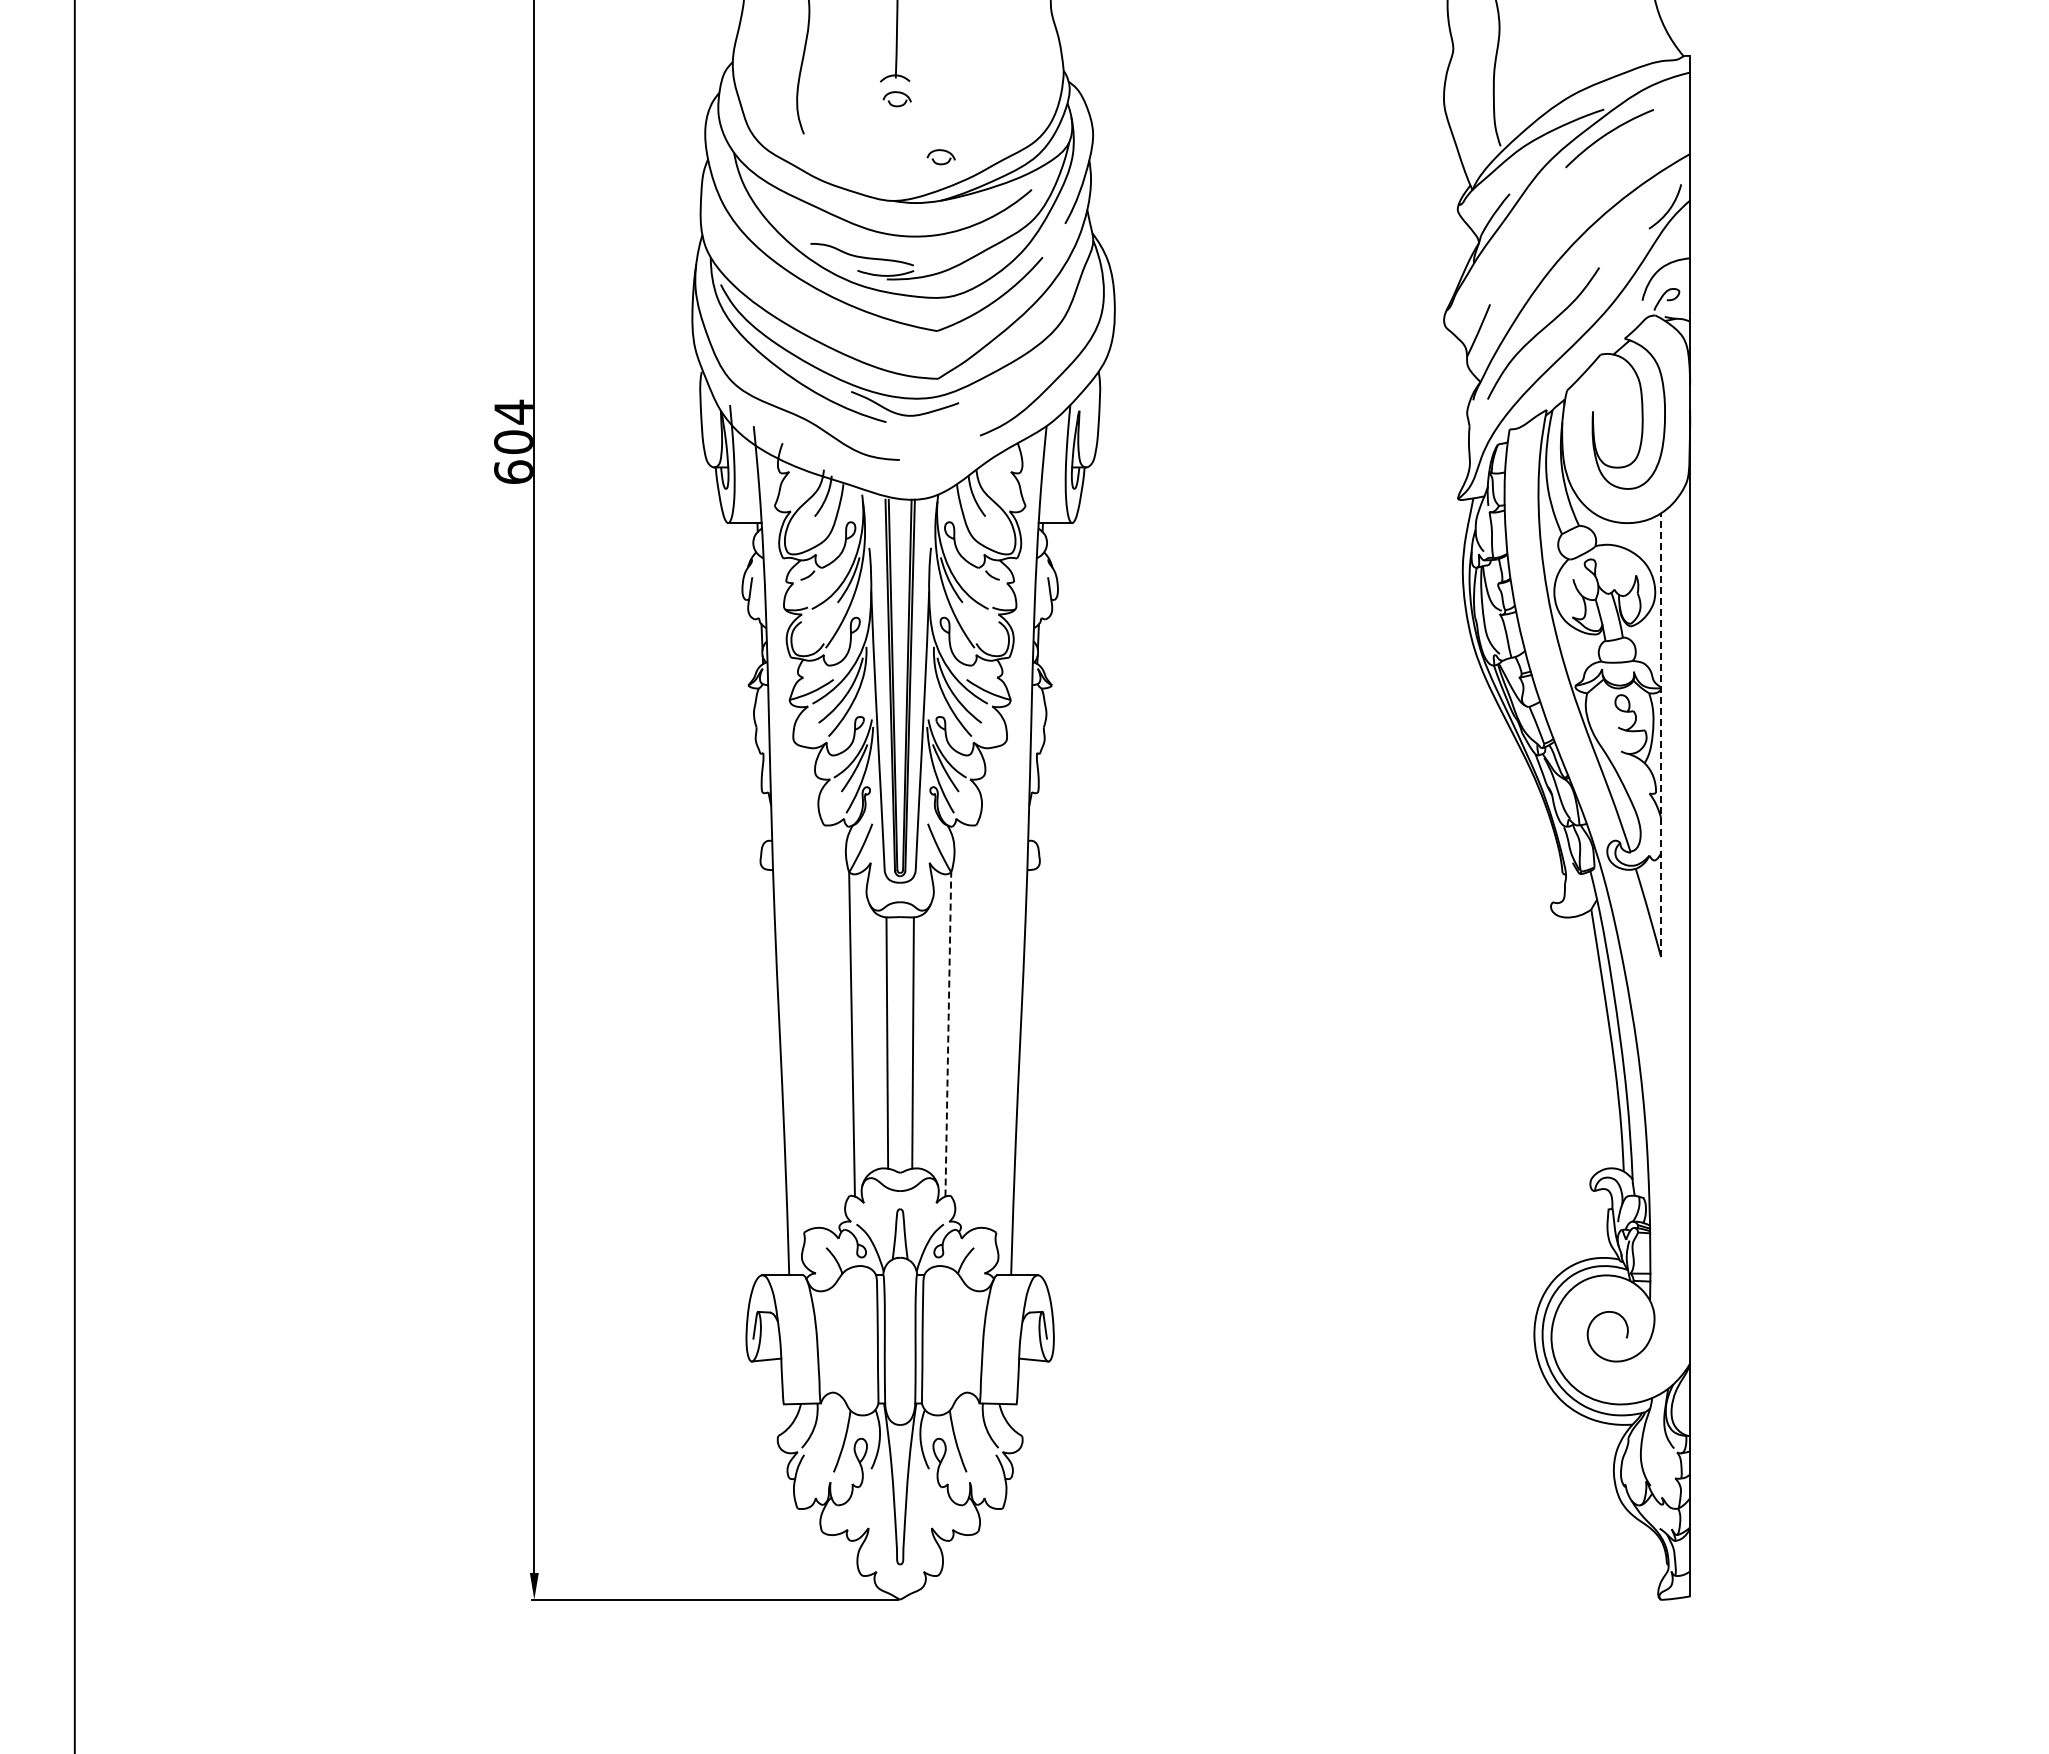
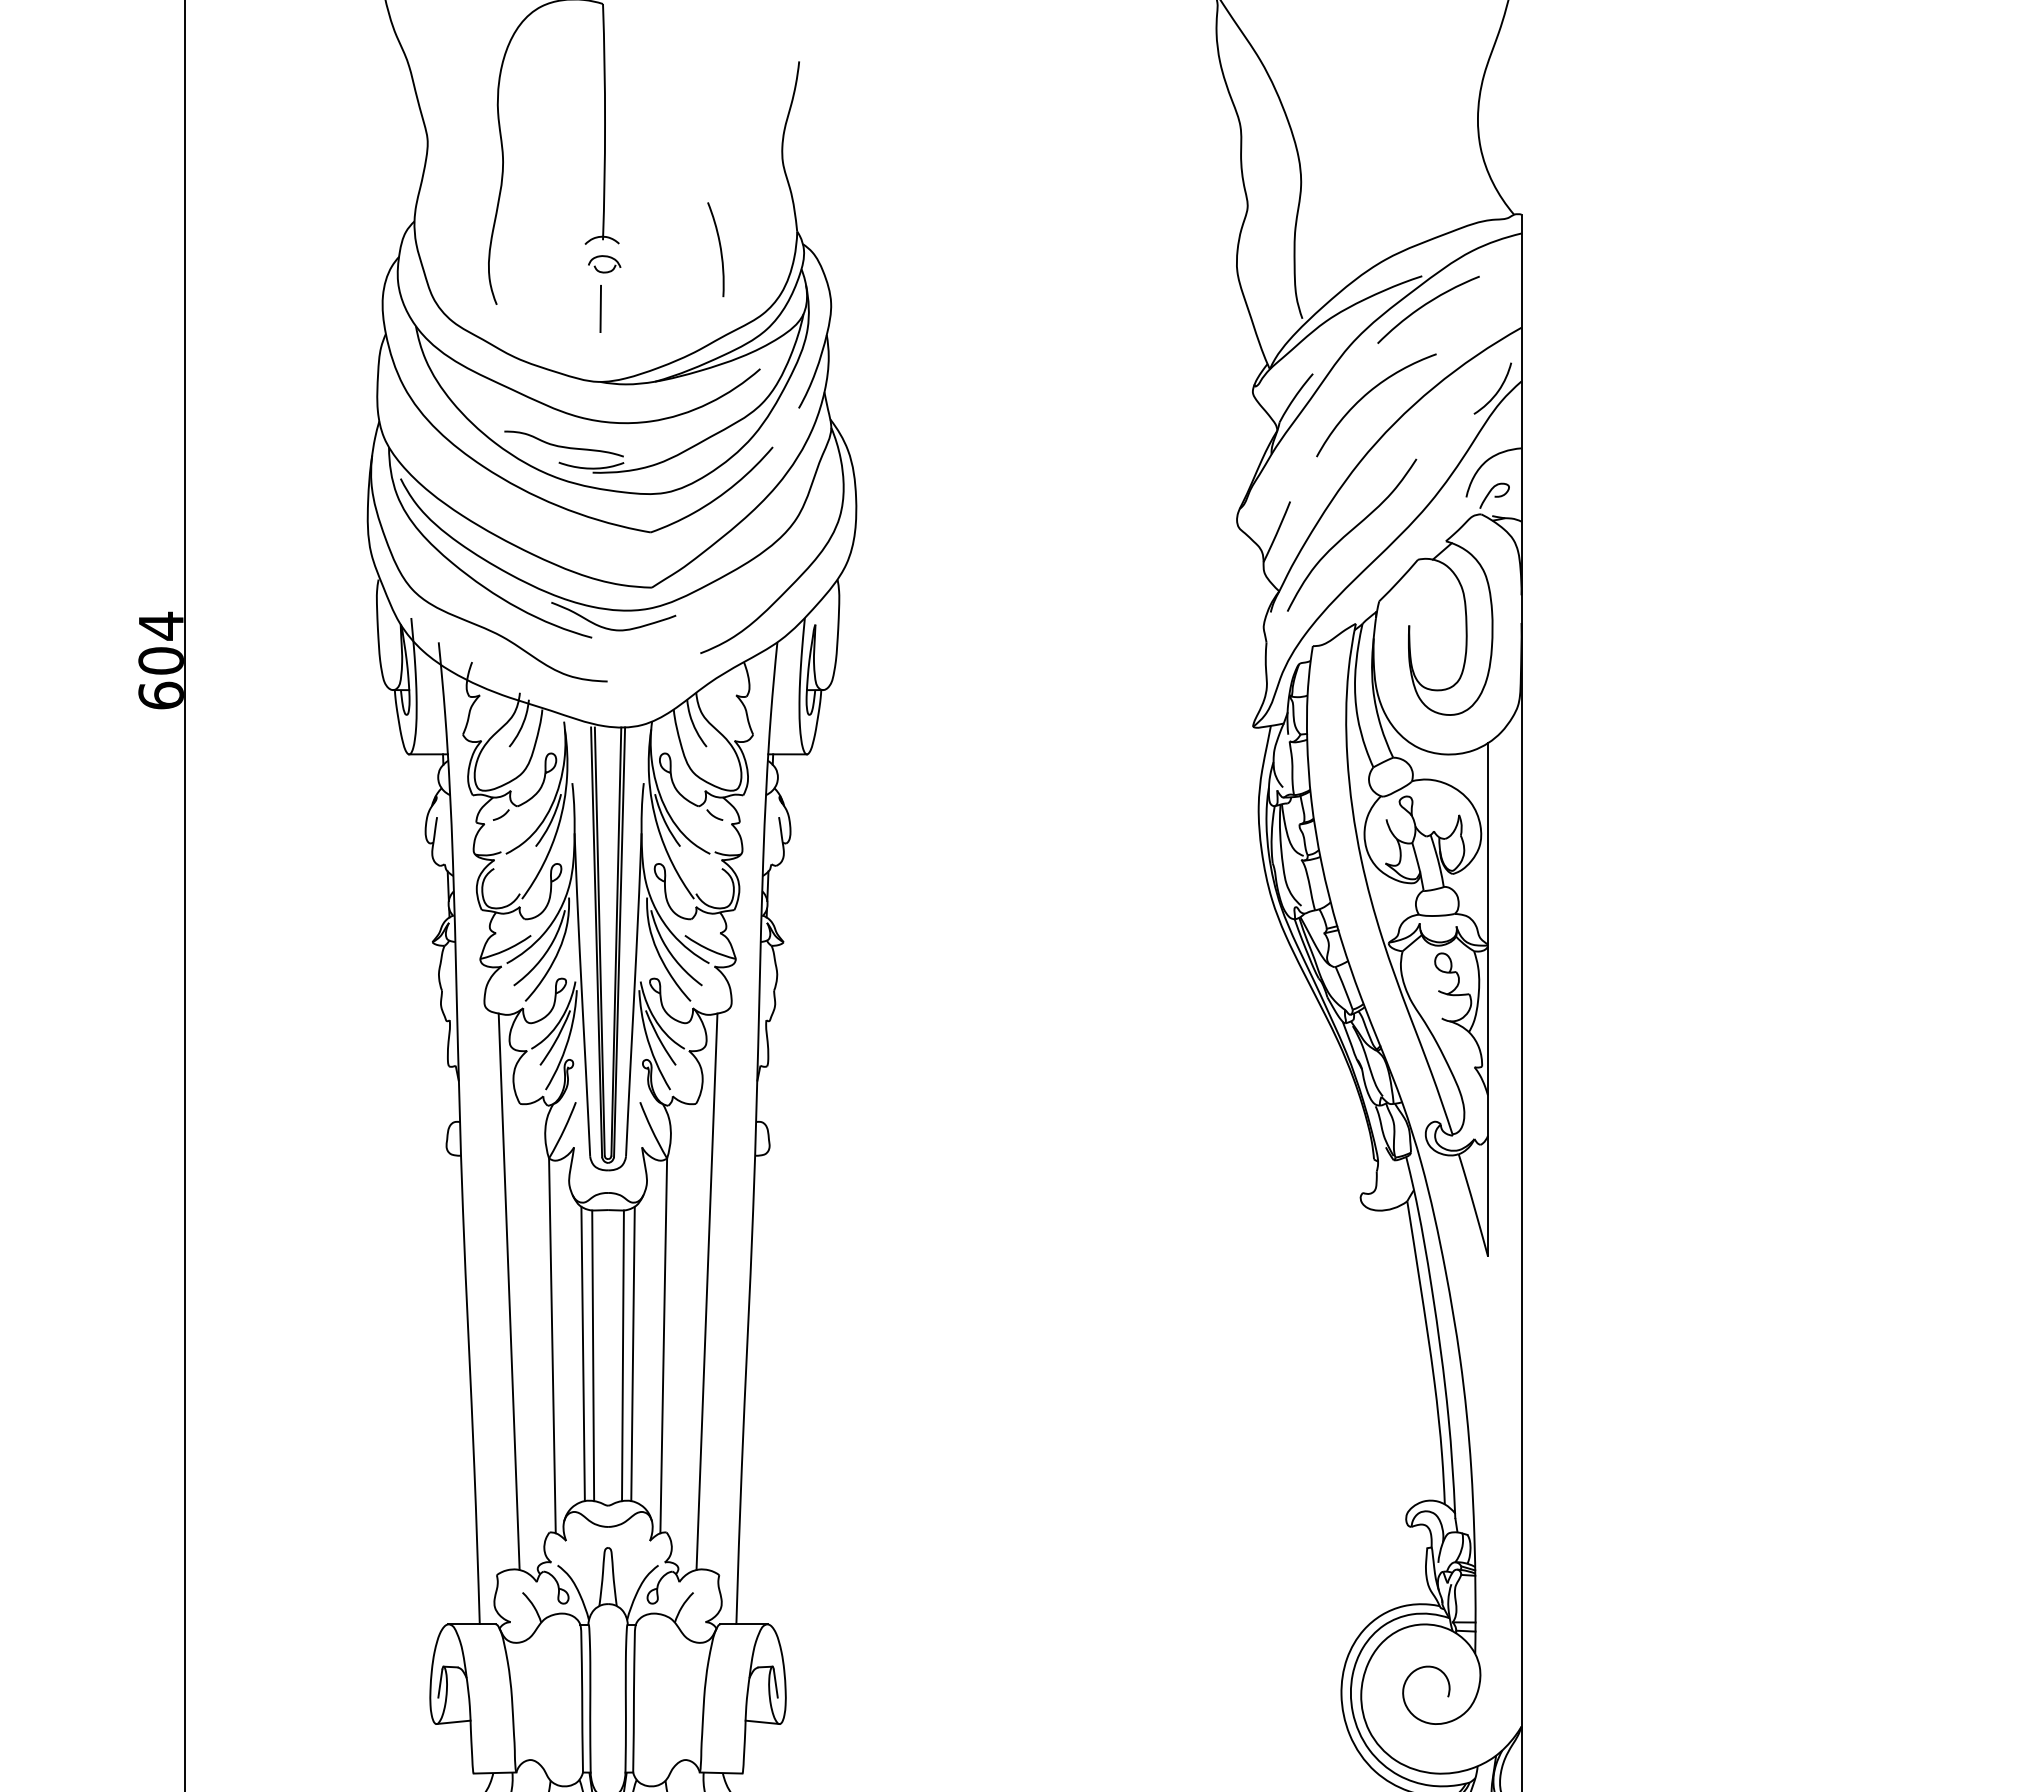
curve: (996, 85) -> (719, 248), added
line: (893, 137) -> (600, 308), added
part: (940, 157) -> (654, 331), removed
curve: (1556, 212) -> (1367, 395), added
line: (1661, 735) -> (1488, 1000), dashed -> solid
line: (814, 987) -> (508, 1291), added
line: (985, 987) -> (706, 1291), added
line: (948, 1034) -> (663, 1345), dashed -> solid
line: (878, 1041) -> (582, 1353), added
line: (921, 1041) -> (632, 1353), added

